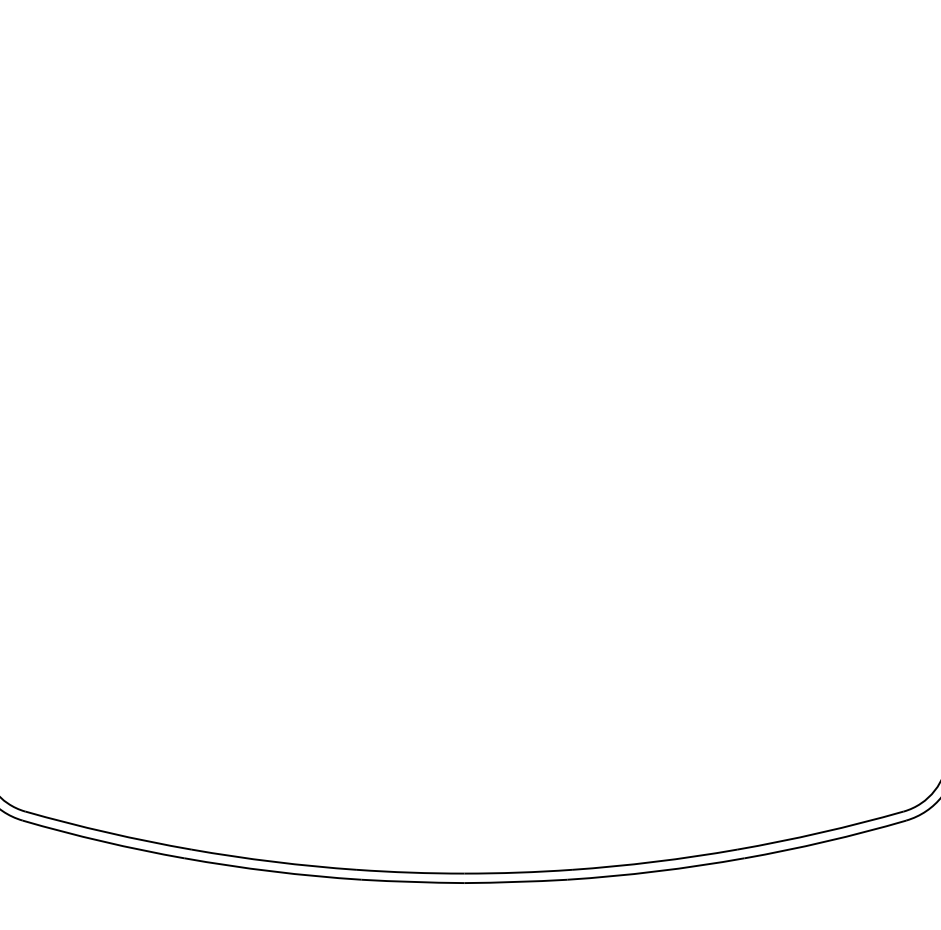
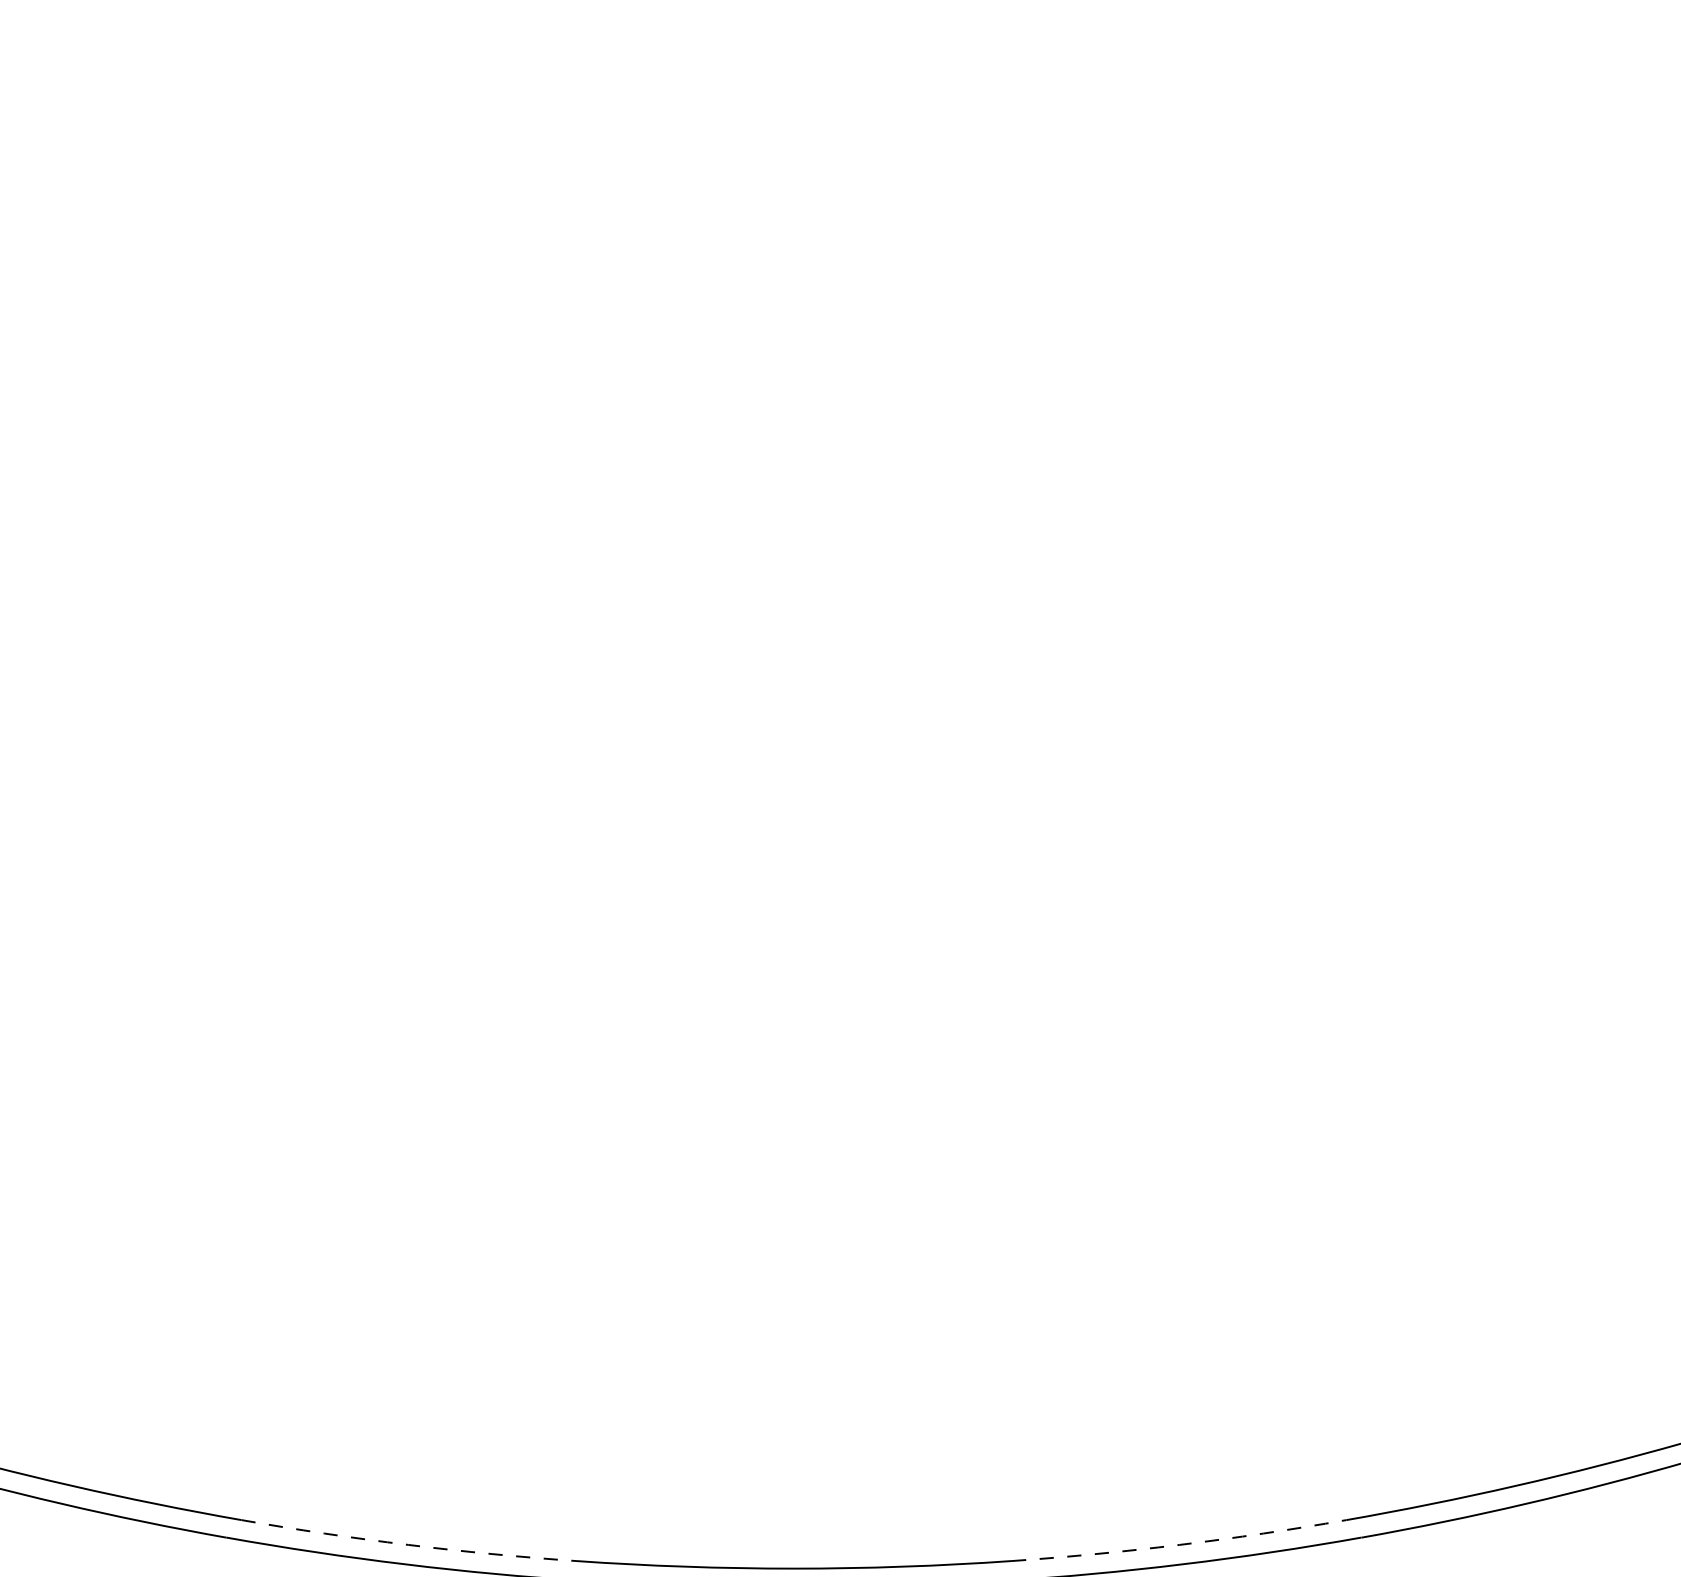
arc: (274, 861) -> (409, 1544), solid -> dashed
arc: (654, 861) -> (1178, 1544), solid -> dashed

